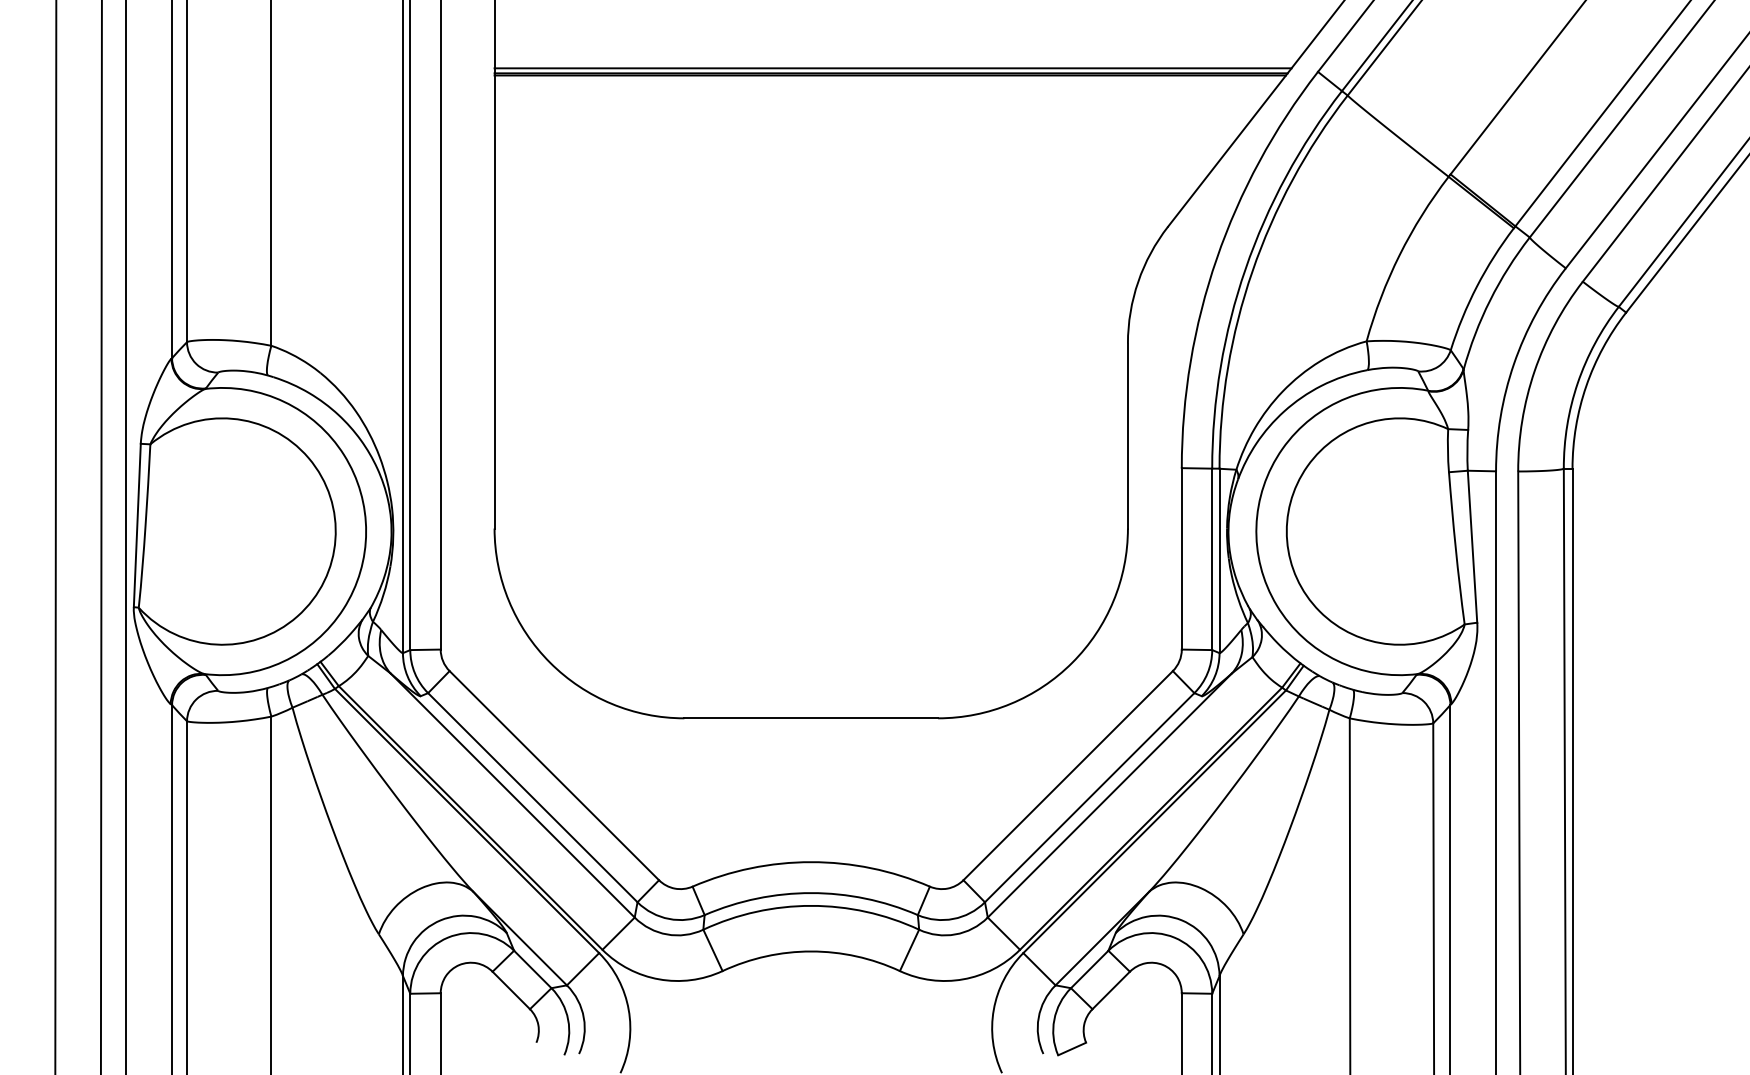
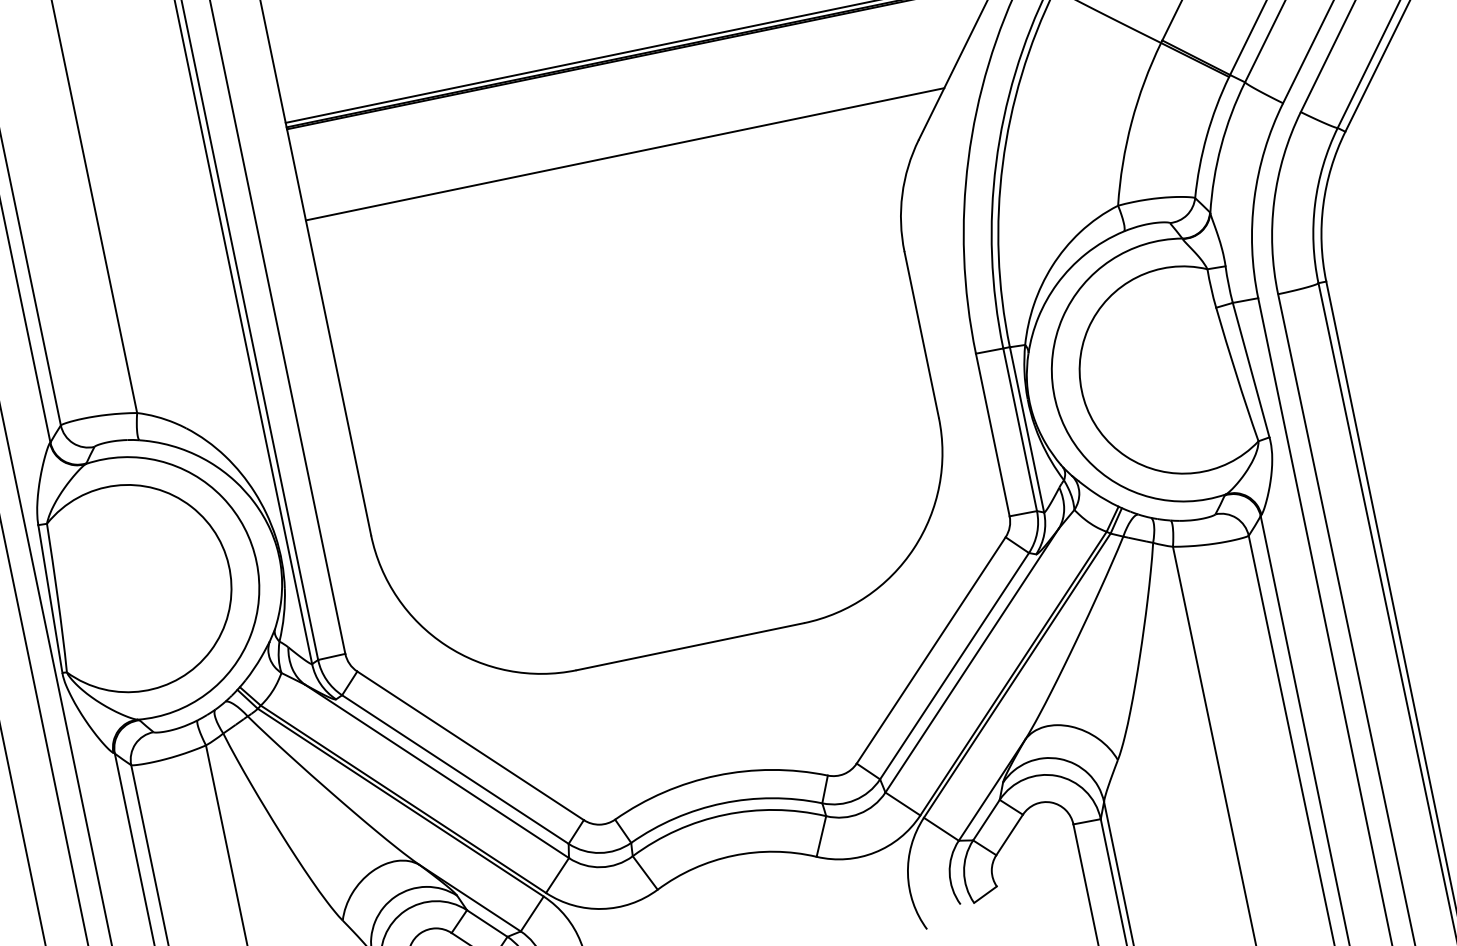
line: (850, 177) -> (625, 154), added

